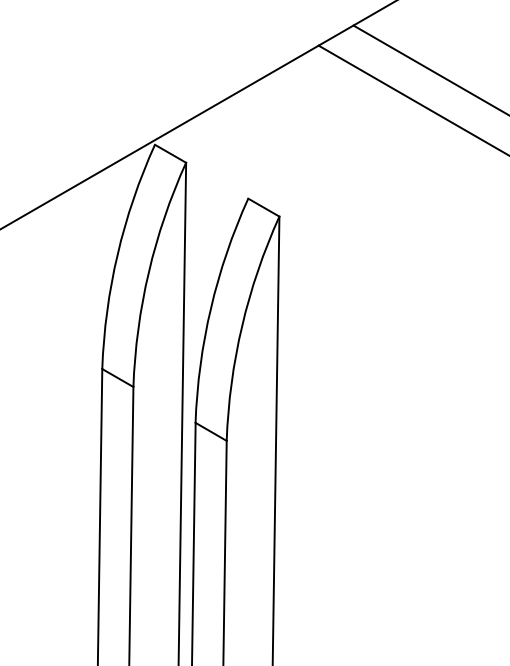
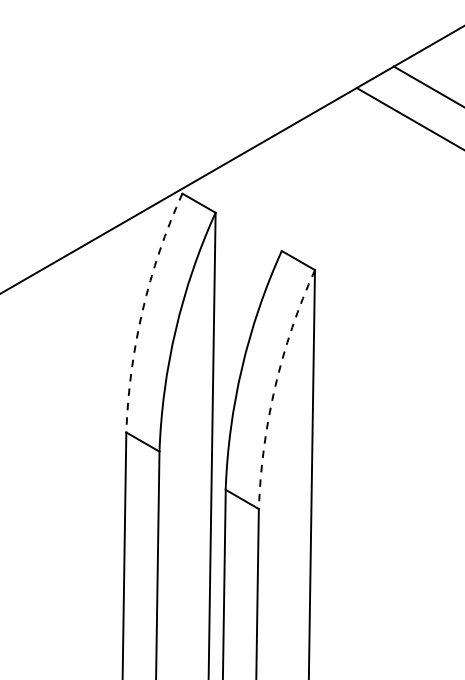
arc: (117, 254) -> (142, 310), solid -> dashed
arc: (242, 326) -> (275, 387), solid -> dashed

